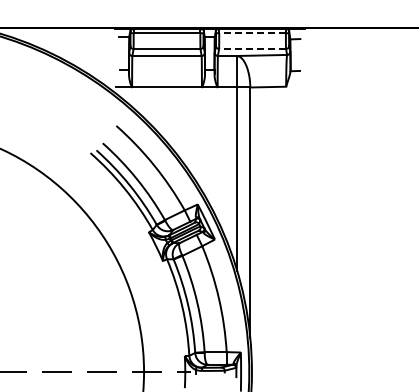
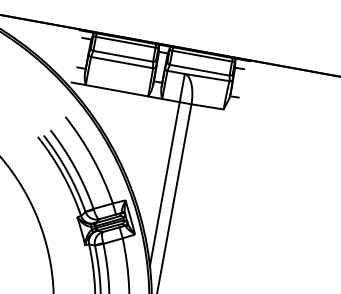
line: (252, 33) -> (202, 56), dashed -> solid
line: (252, 49) -> (199, 70), dashed -> solid

